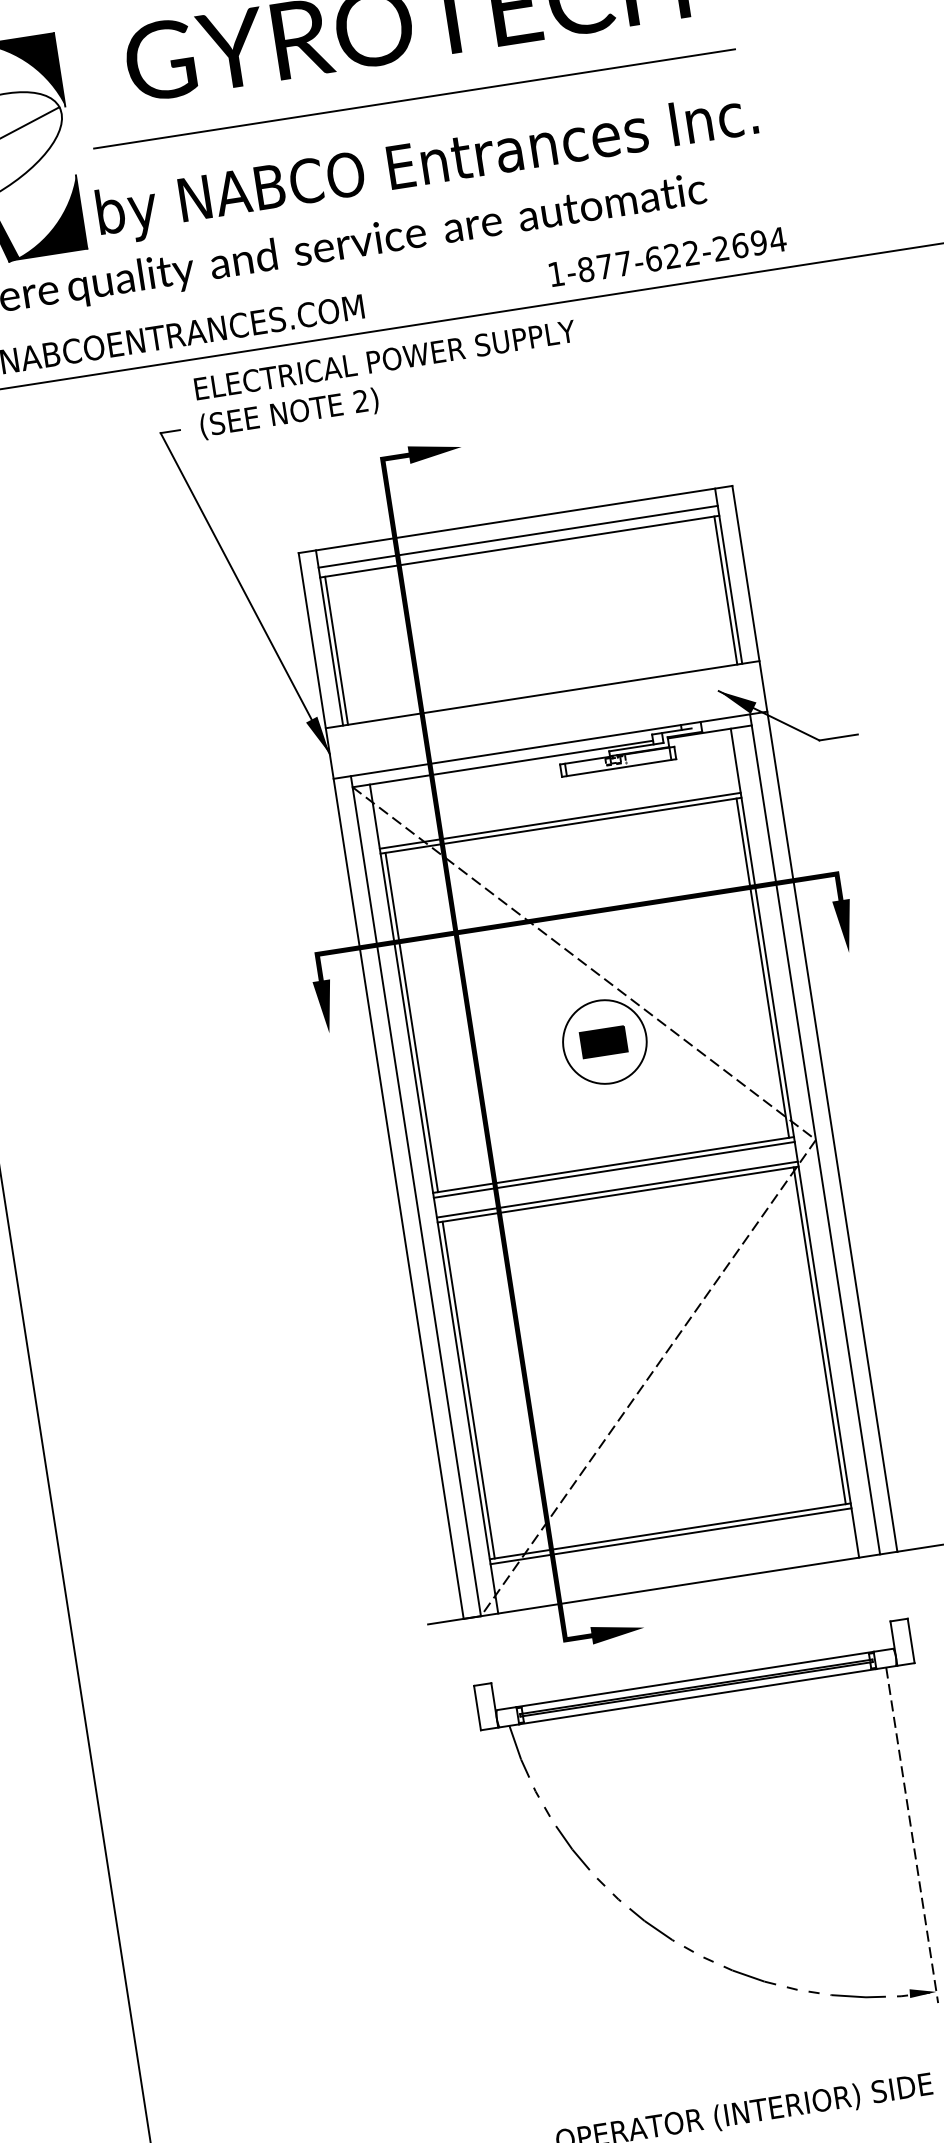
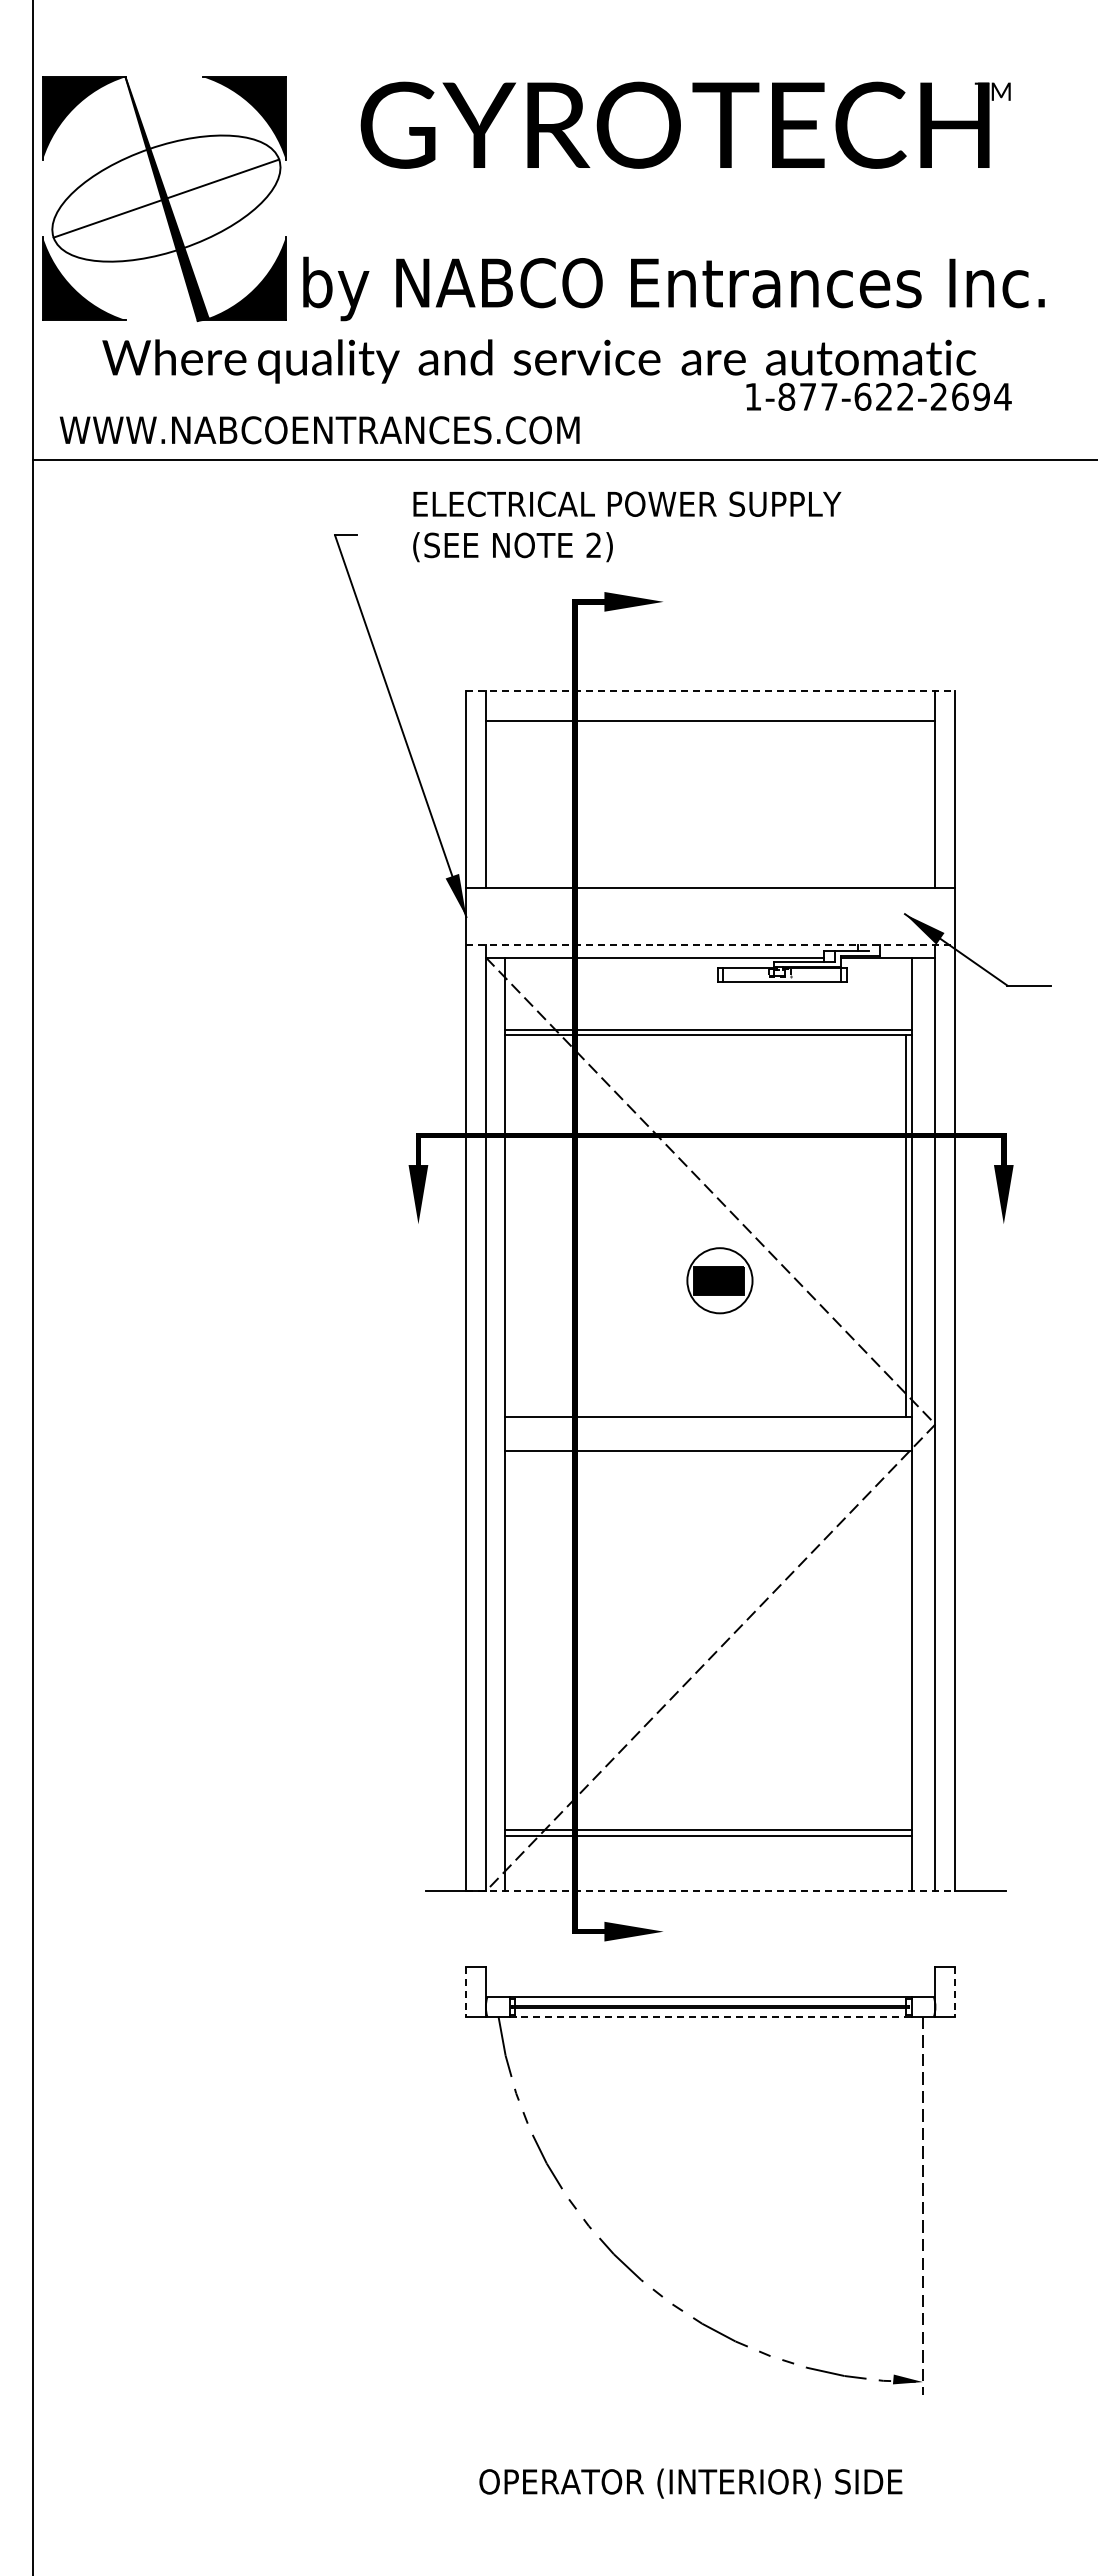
line: (414, 98) -> (671, 210), removed
text: (667, 256) -> (878, 396), moved
text: (388, 379) -> (627, 526), moved
line: (516, 519) -> (711, 690), solid -> dashed
line: (518, 537) -> (710, 710), removed
line: (725, 590) -> (929, 804), removed
line: (336, 650) -> (491, 804), removed
line: (551, 745) -> (711, 945), solid -> dashed
line: (411, 1022) -> (510, 1226), removed
circle: (604, 1041) -> (719, 1280), size x0.7
line: (614, 1170) -> (708, 1423), removed
line: (617, 1189) -> (708, 1445), removed
line: (819, 1335) -> (906, 1640), removed
line: (468, 1390) -> (510, 1640), removed
line: (681, 1585) -> (711, 1891), solid -> dashed
line: (910, 1641) -> (954, 1992), solid -> dashed
line: (698, 1696) -> (711, 2016), solid -> dashed
line: (477, 1708) -> (466, 1992), solid -> dashed

